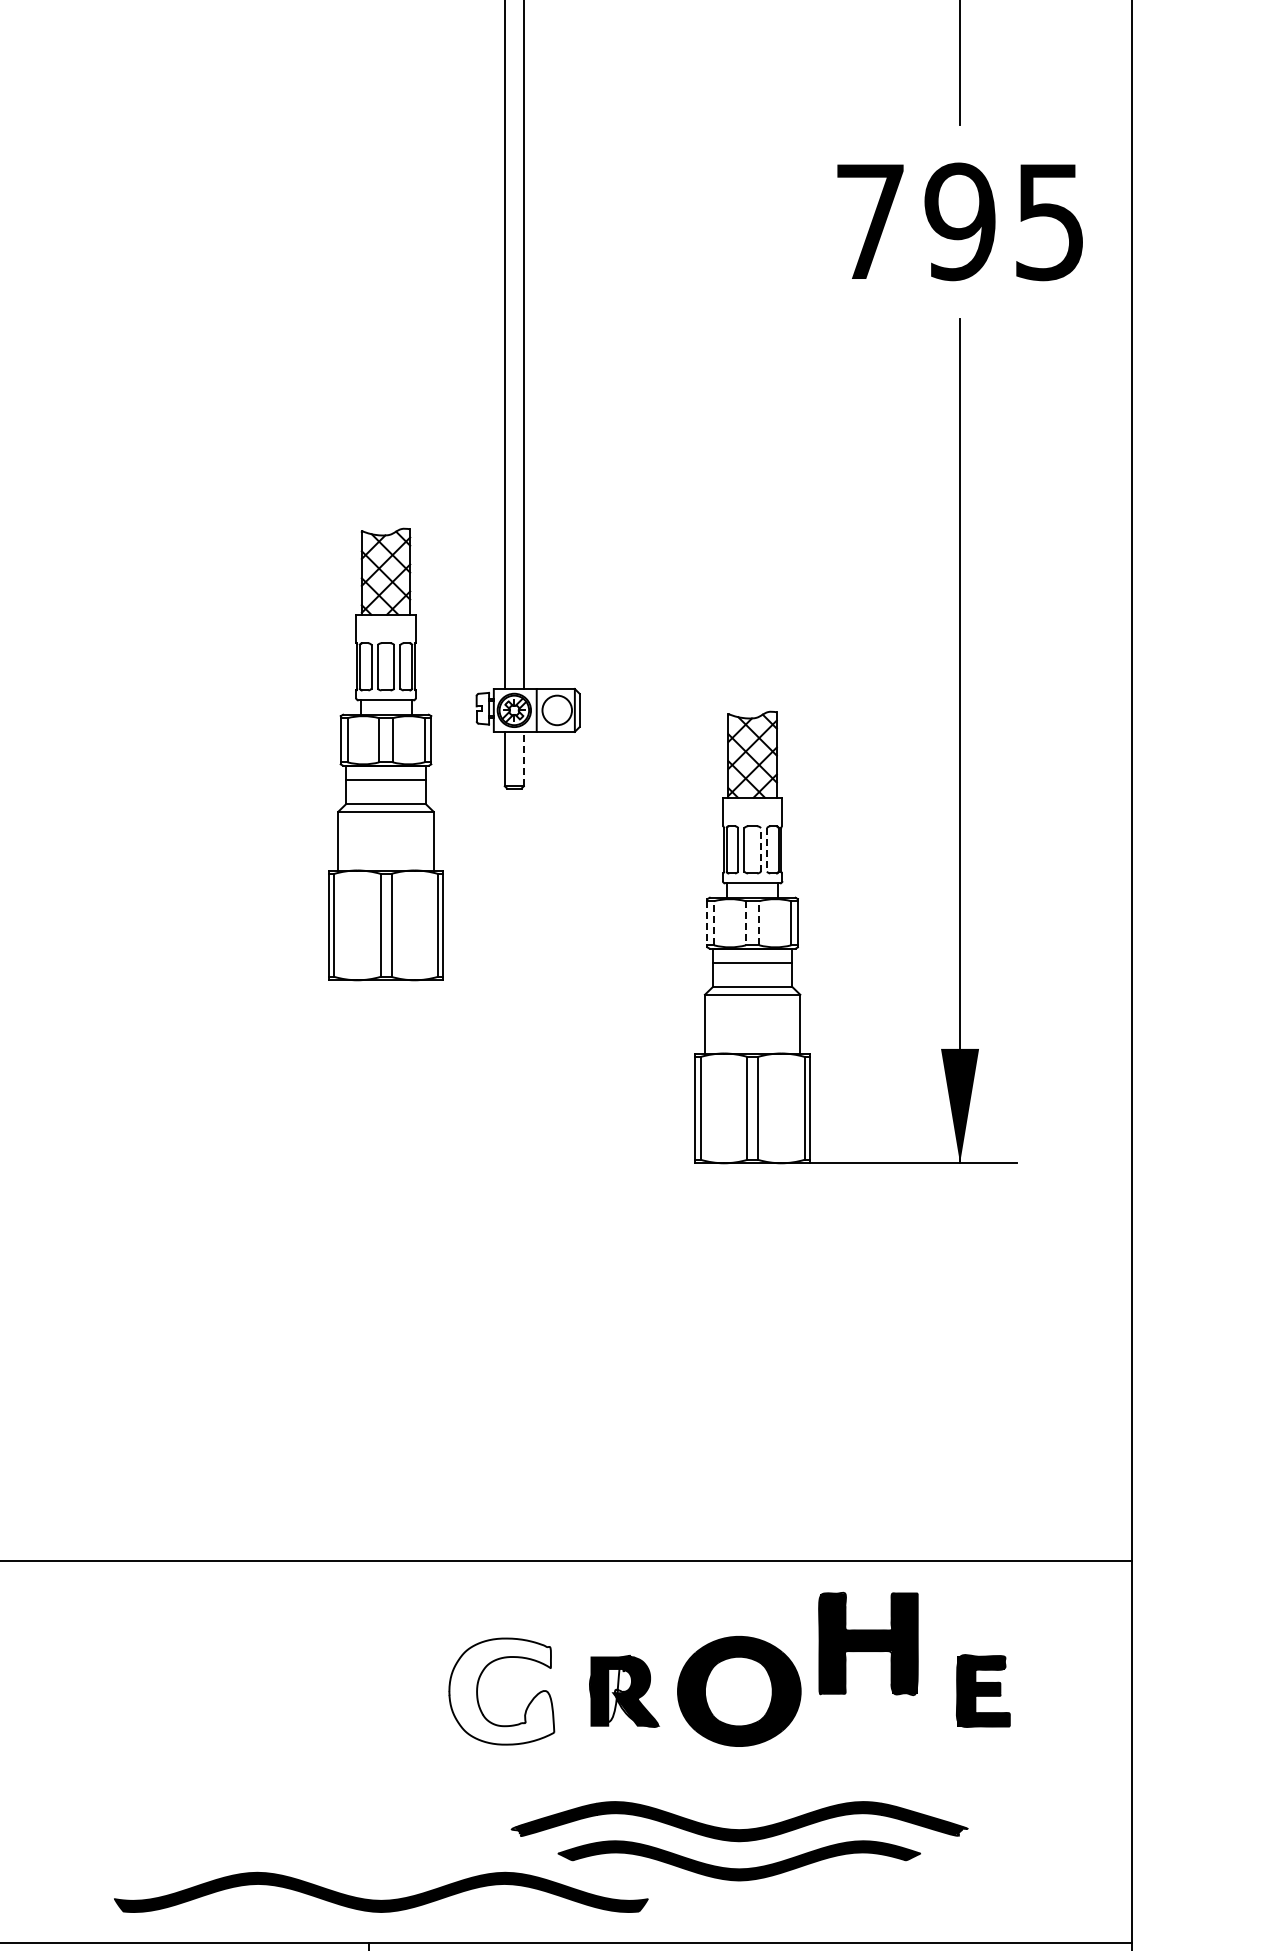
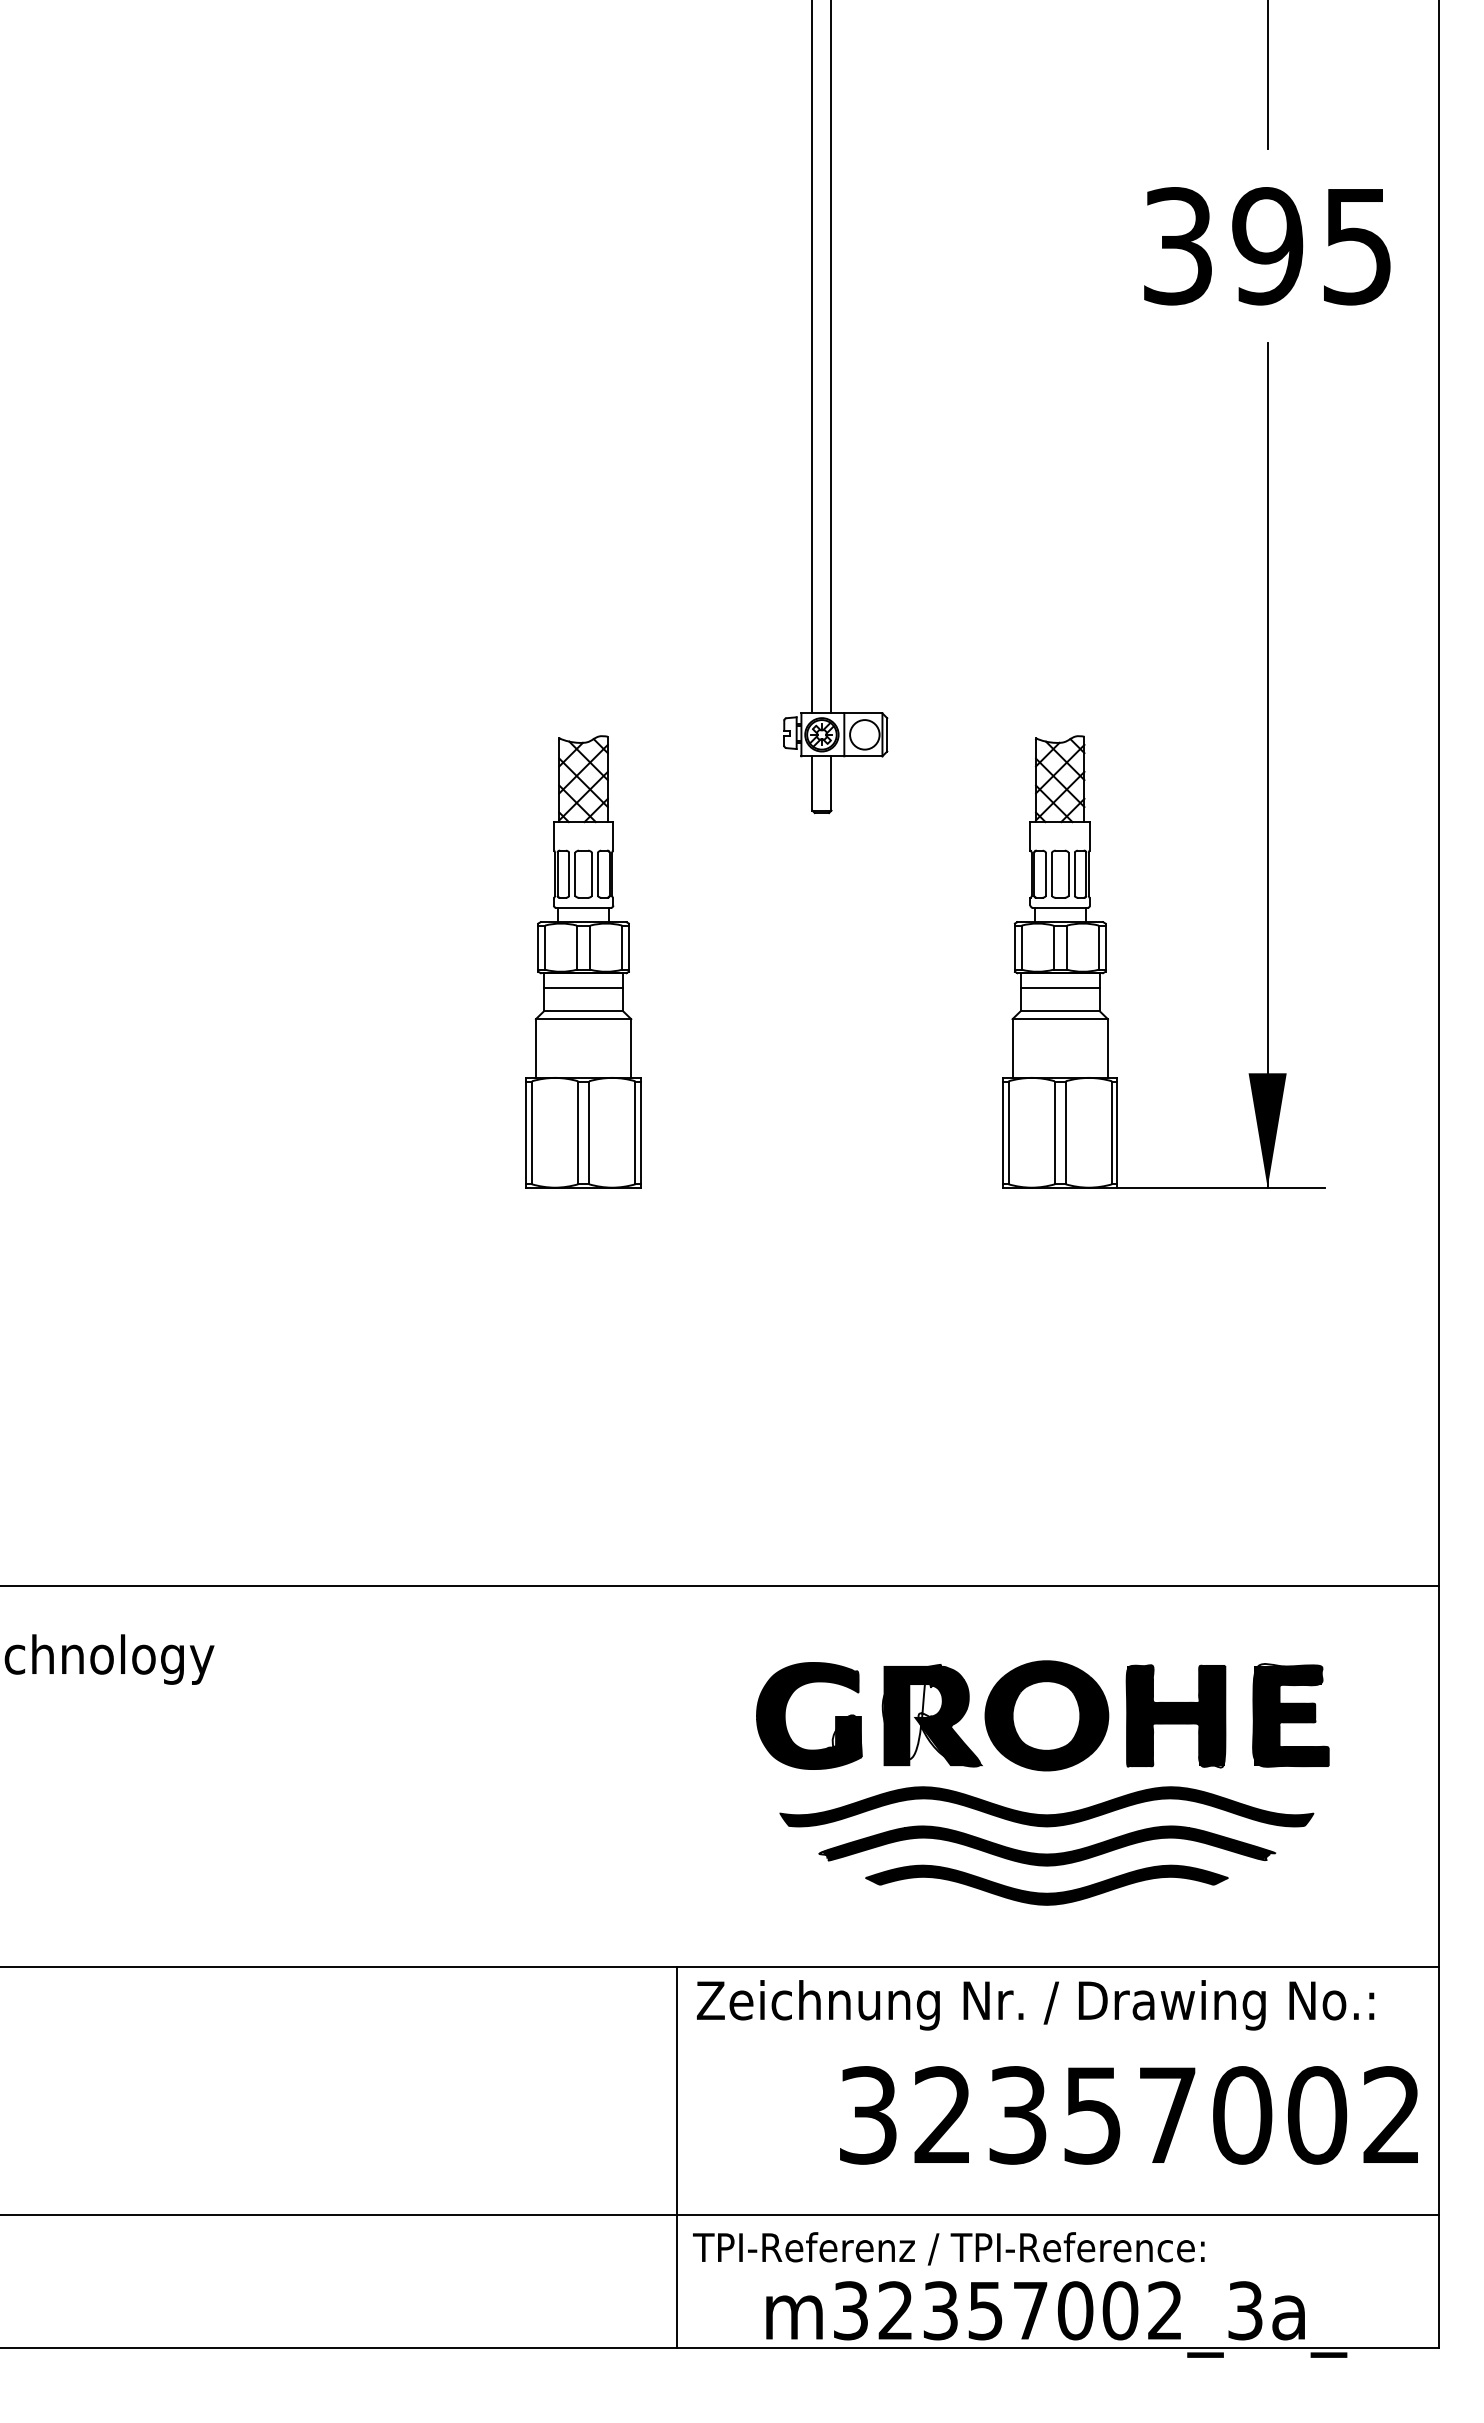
text: (869, 222) -> (1177, 246), 795 -> 395
part: (385, 754) -> (583, 961), moved
line: (523, 758) -> (831, 782), dashed -> solid
line: (760, 850) -> (1068, 874), dashed -> solid
line: (766, 850) -> (1074, 874), dashed -> solid
line: (713, 923) -> (1021, 947), dashed -> solid
line: (759, 923) -> (1067, 947), dashed -> solid
line: (706, 924) -> (1014, 948), dashed -> solid
line: (745, 924) -> (1053, 948), dashed -> solid
part: (867, 1644) -> (1175, 1716), moved
fill: (500, 1691) -> (808, 1715), added
part: (623, 1691) -> (931, 1715), size x1.43
part: (982, 1691) -> (1290, 1715), size x1.43
part: (380, 1900) -> (1046, 1814), moved

